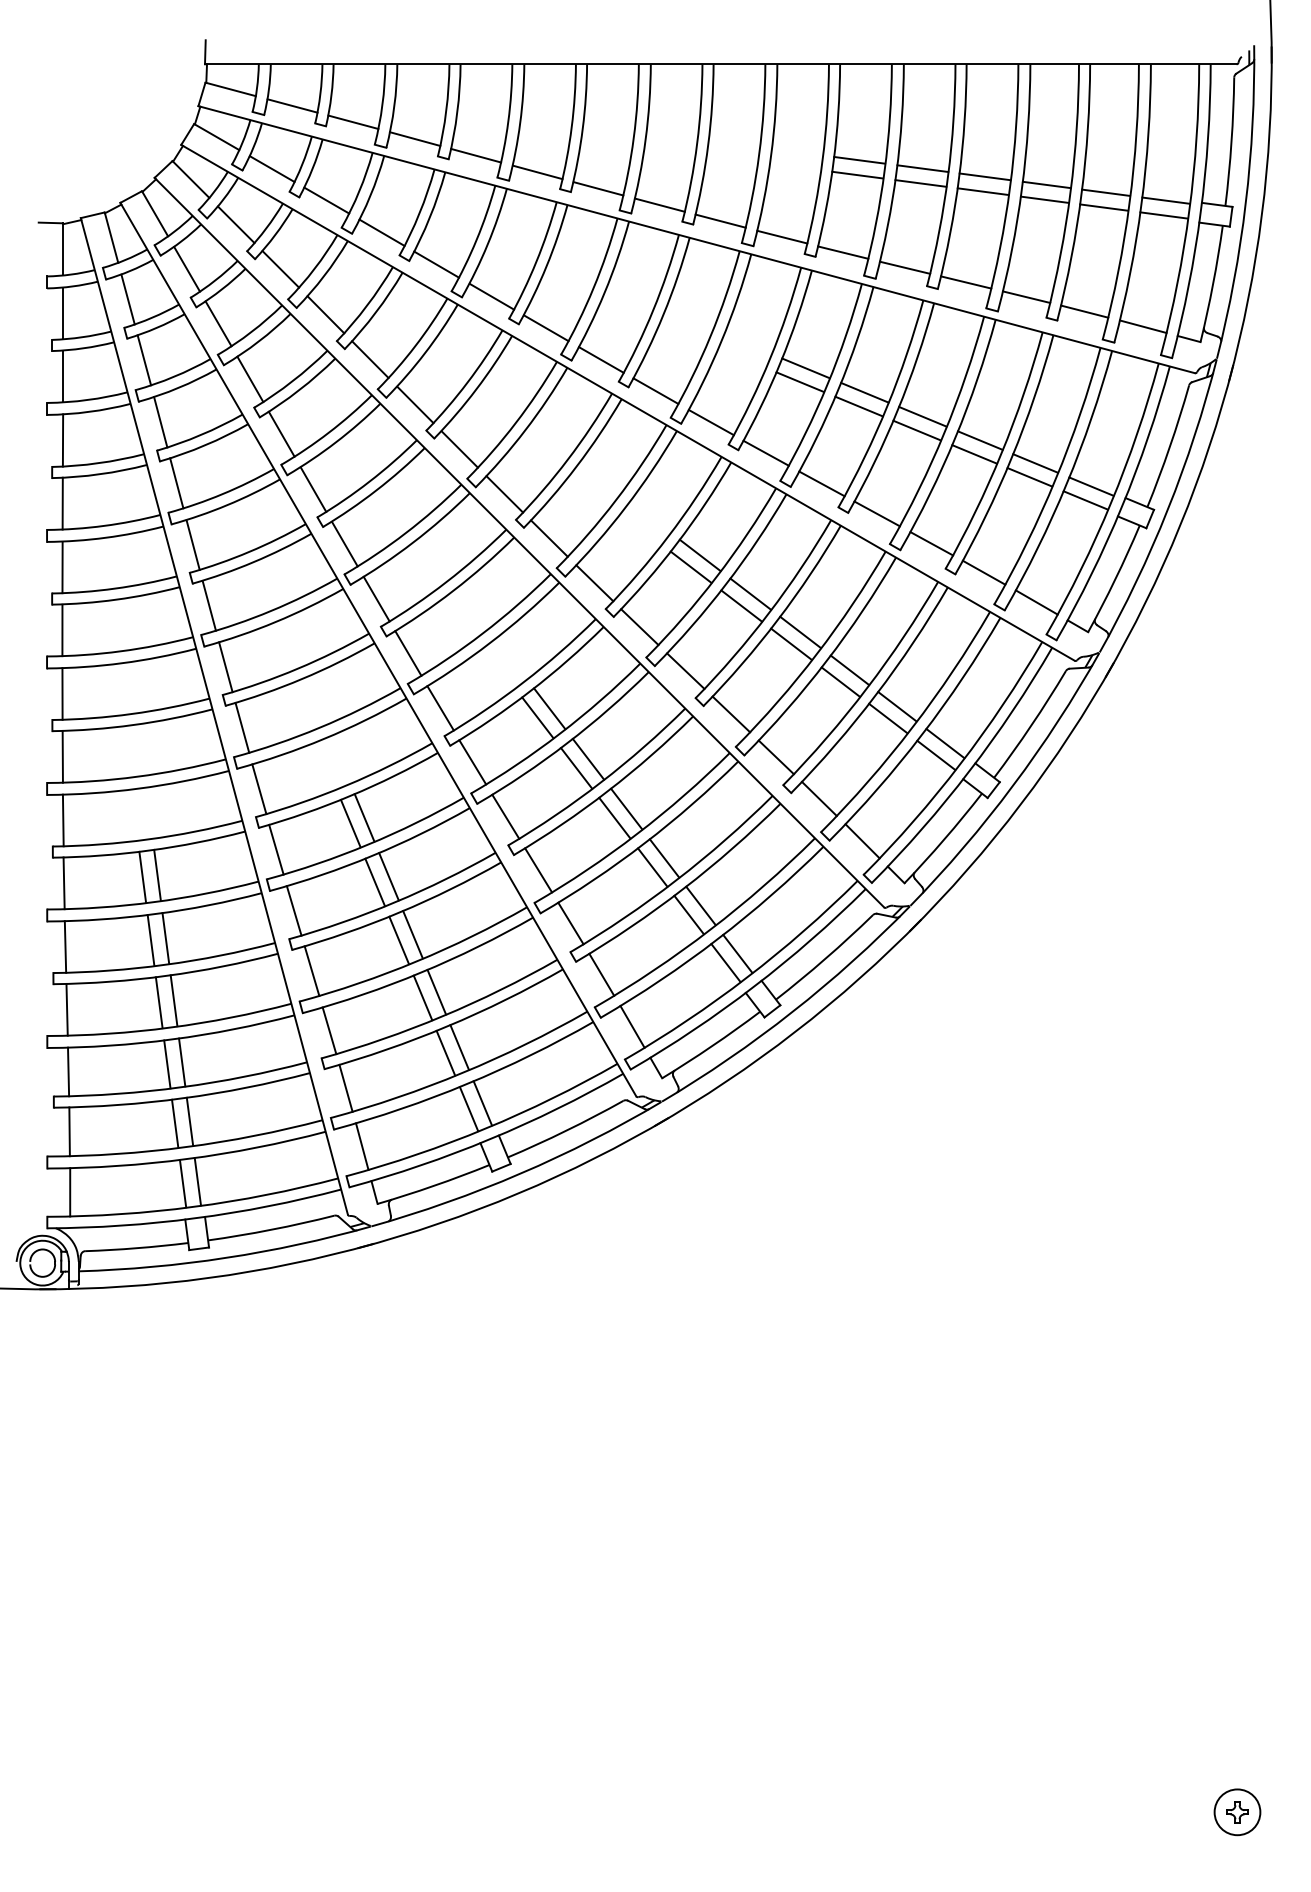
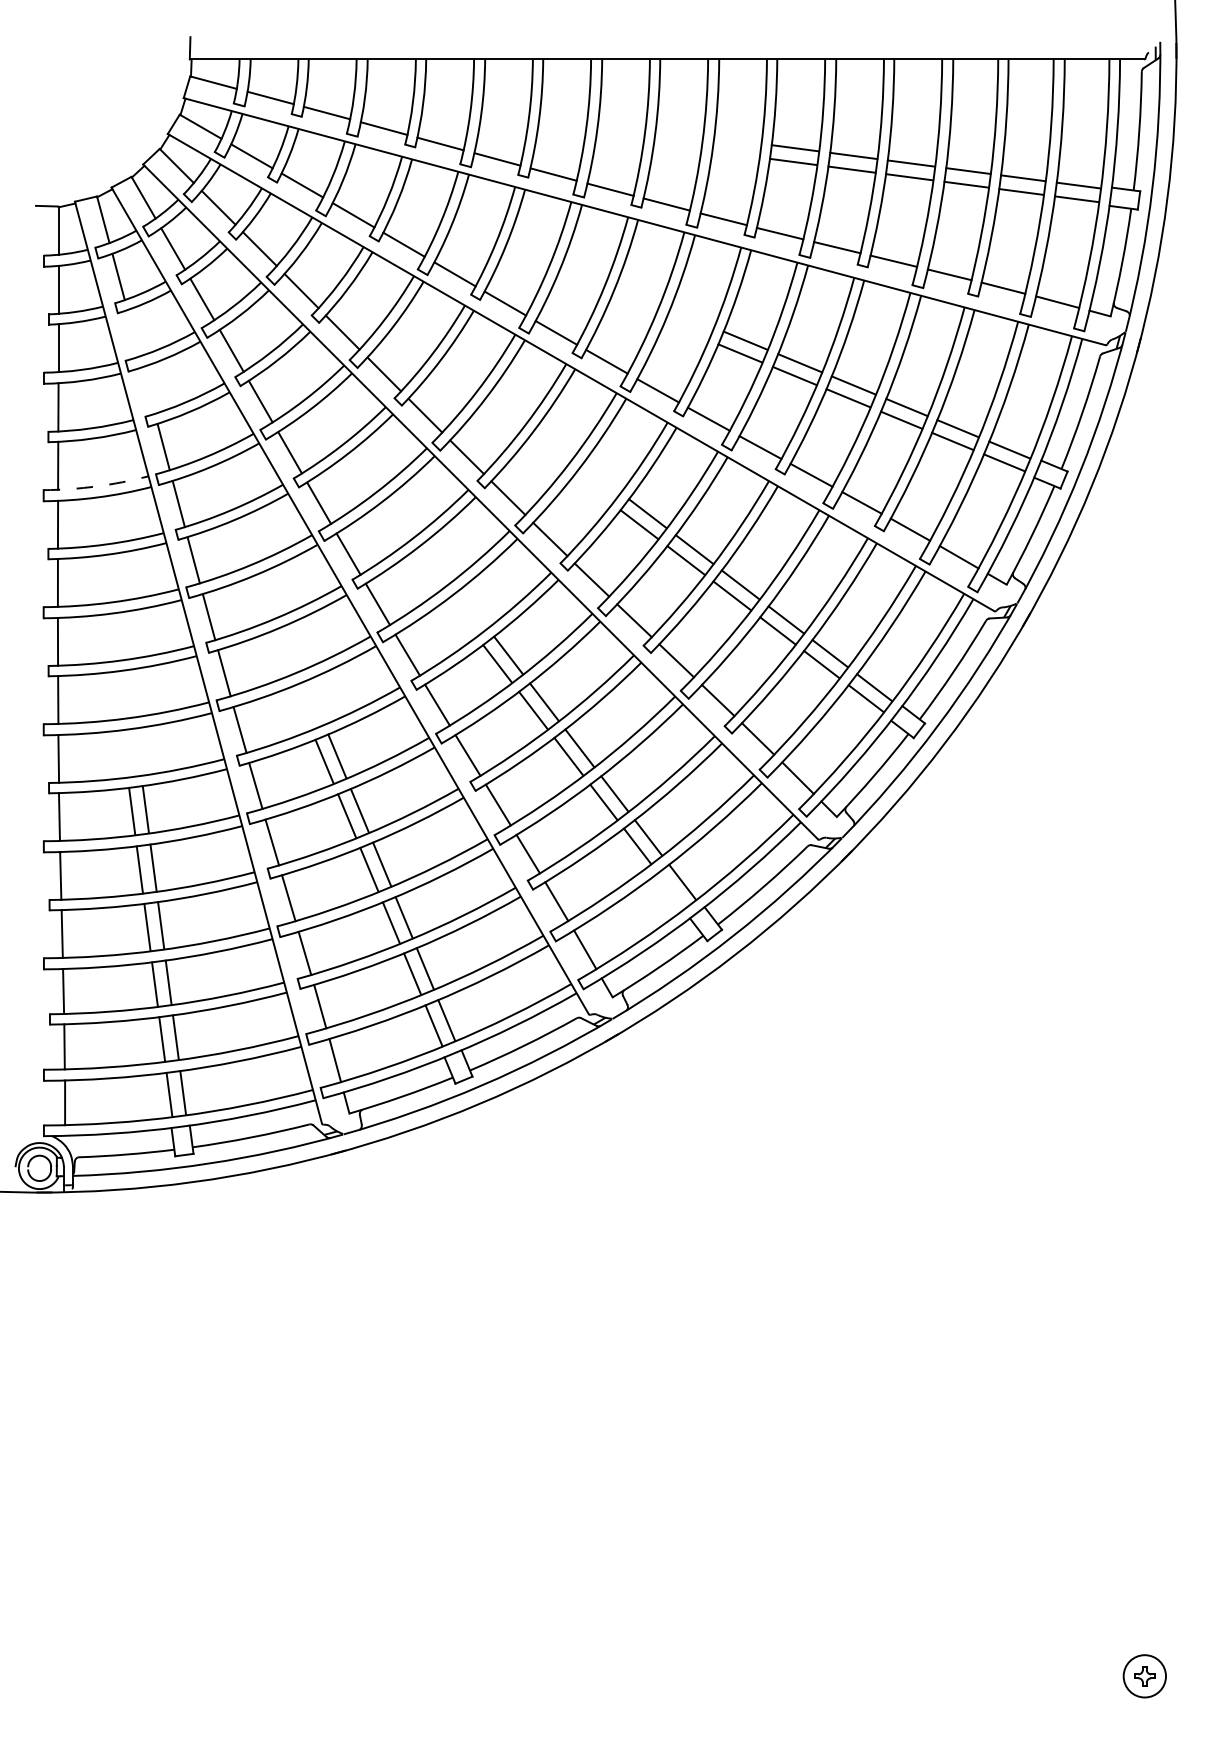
line: (144, 360) -> (133, 333), removed
line: (160, 422) -> (148, 390), removed
arc: (104, 525) -> (96, 486), solid -> dashed
line: (725, 962) -> (671, 890), removed

